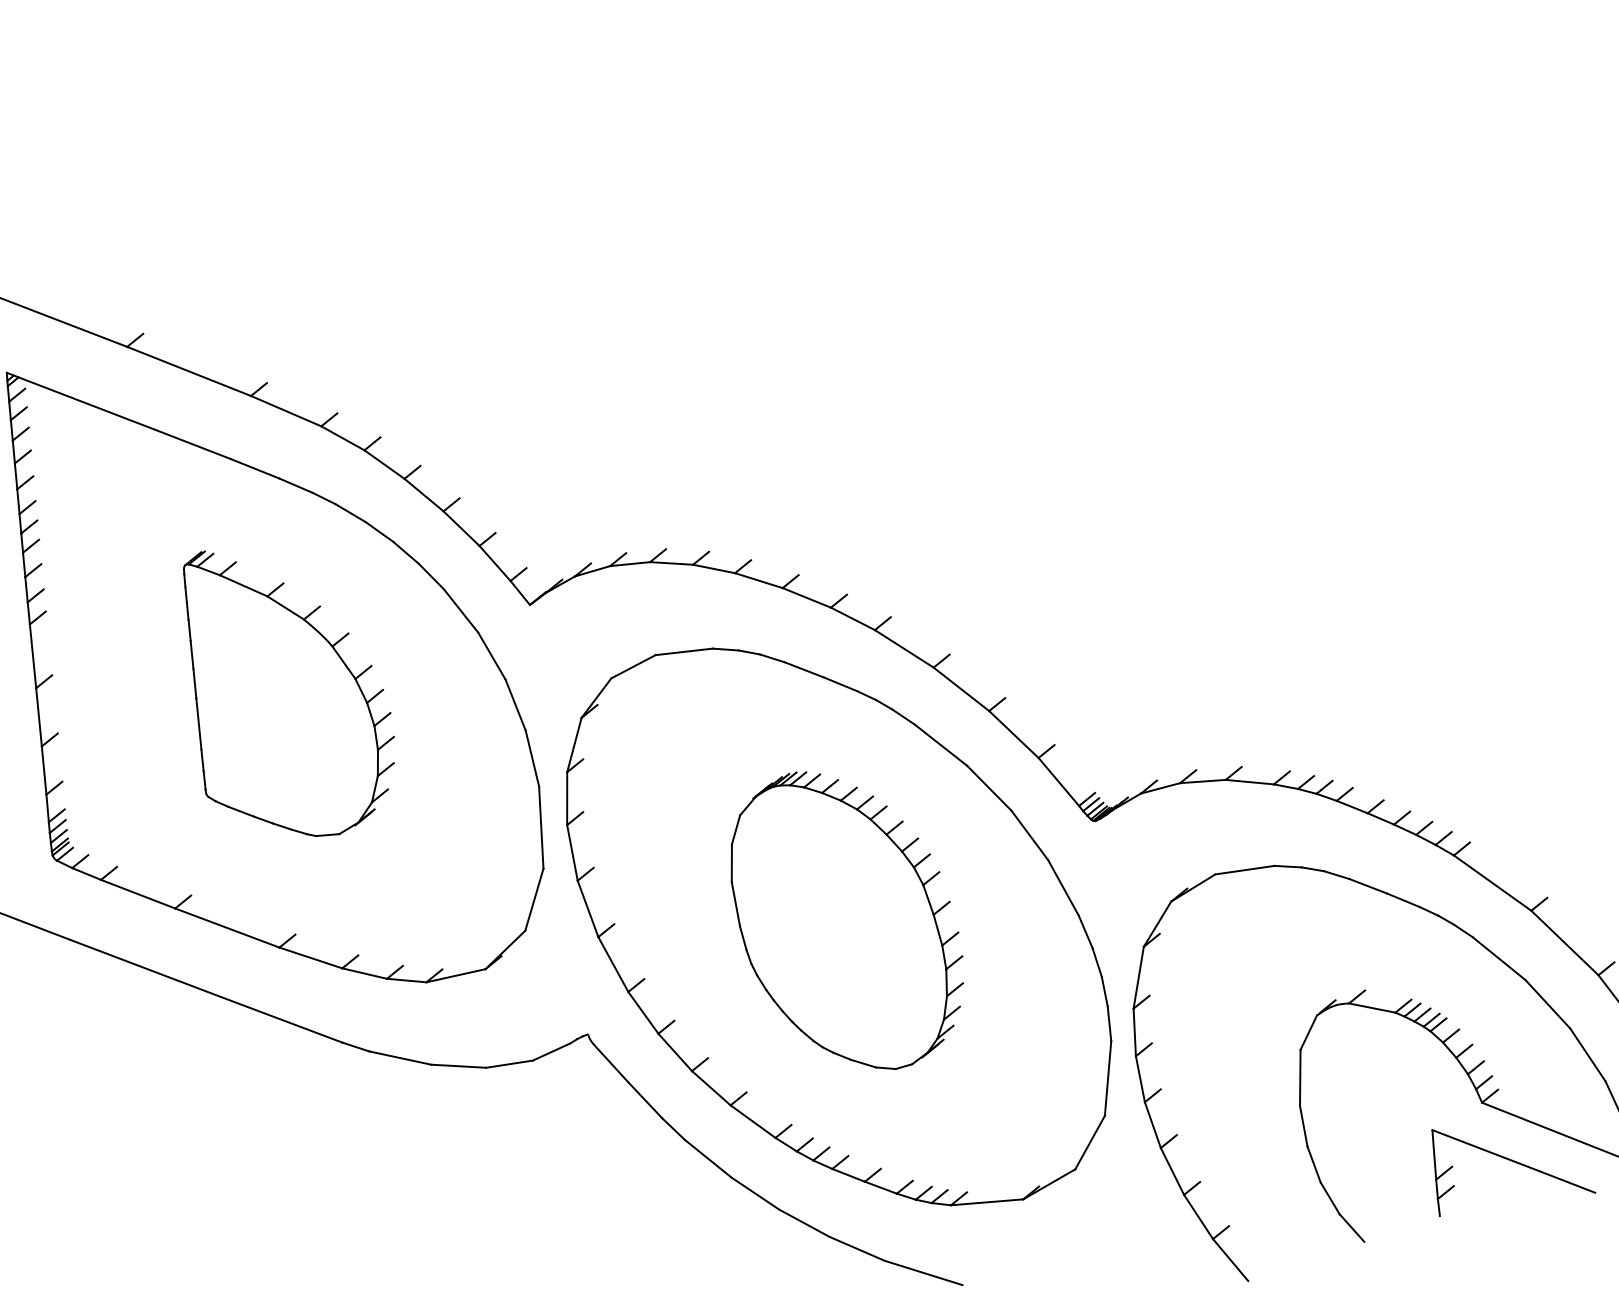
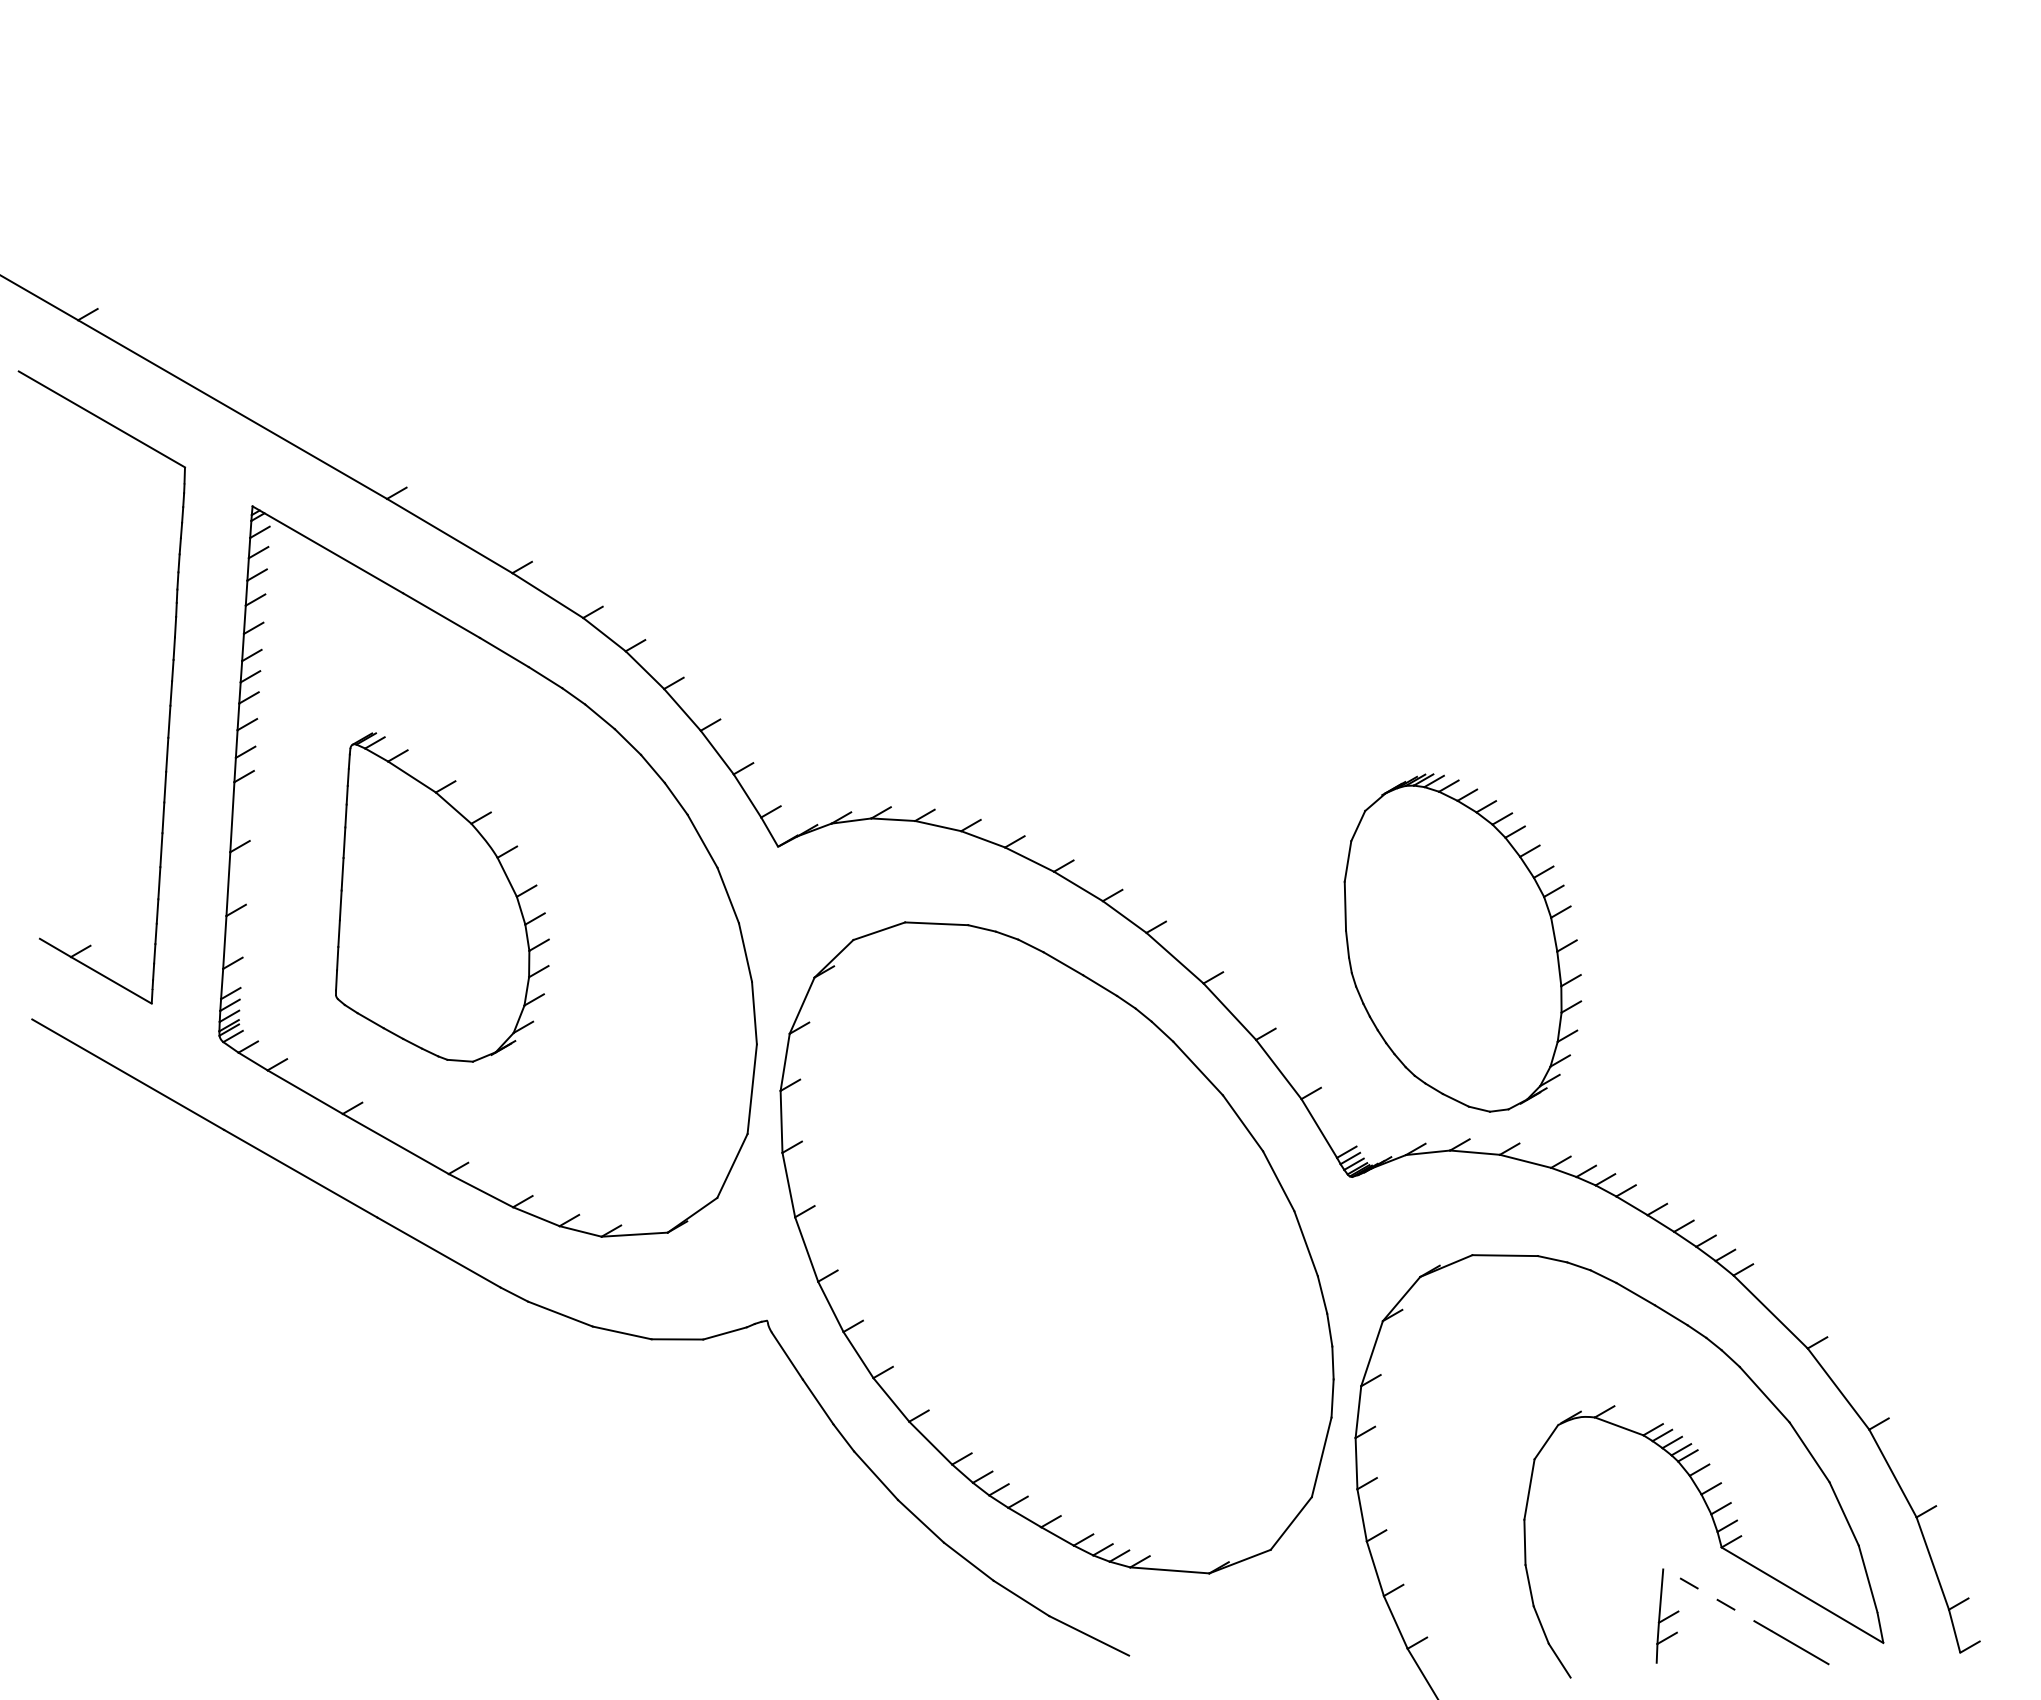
part: (288, 690) -> (442, 897), moved
part: (846, 920) -> (1462, 942), moved
line: (1485, 1150) -> (1717, 1599), solid -> dashed

